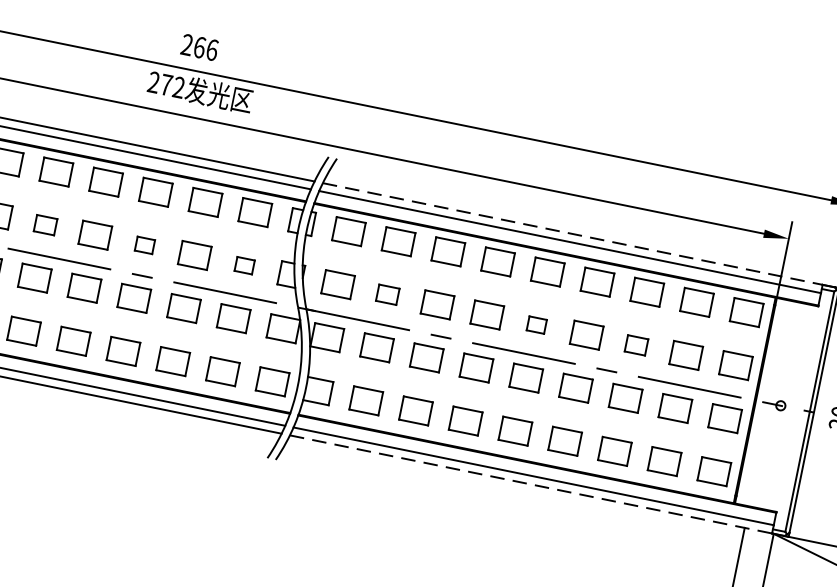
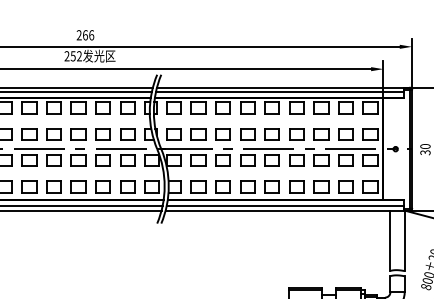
text: (164, 85) -> (72, 56), 272 -> 252
part: (45, 225) -> (29, 134), size x1.43
line: (573, 233) -> (280, 87), dashed -> solid
part: (144, 245) -> (78, 134), size x1.67
part: (243, 265) -> (127, 134), size x1.67
part: (387, 294) -> (198, 134), size x1.43
part: (535, 324) -> (271, 134), size x1.67
part: (636, 345) -> (321, 134), size x1.43
line: (532, 484) -> (285, 210), dashed -> solid

